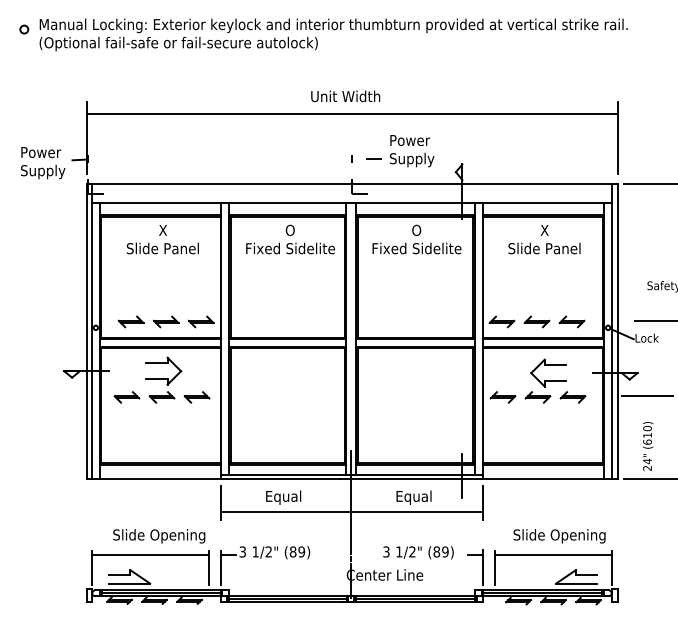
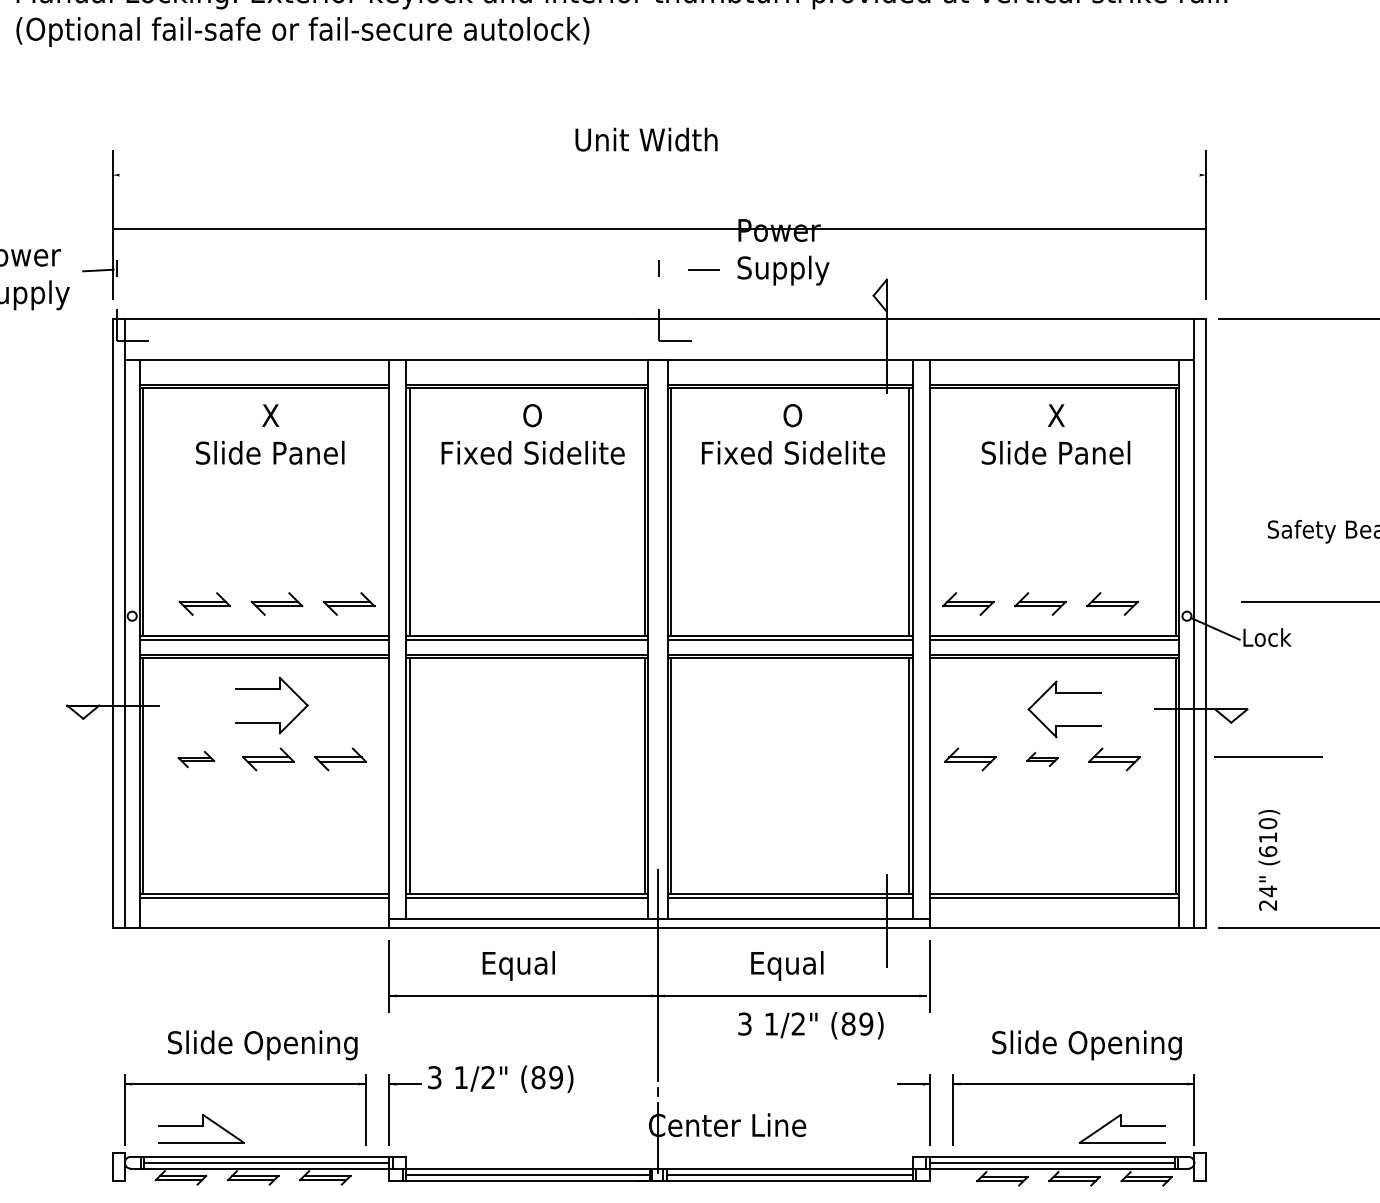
line: (351, 113) -> (658, 228), moved
part: (126, 397) -> (195, 759), size x0.7
part: (537, 397) -> (1041, 759), size x0.6
text: (418, 552) -> (810, 1025), moved

